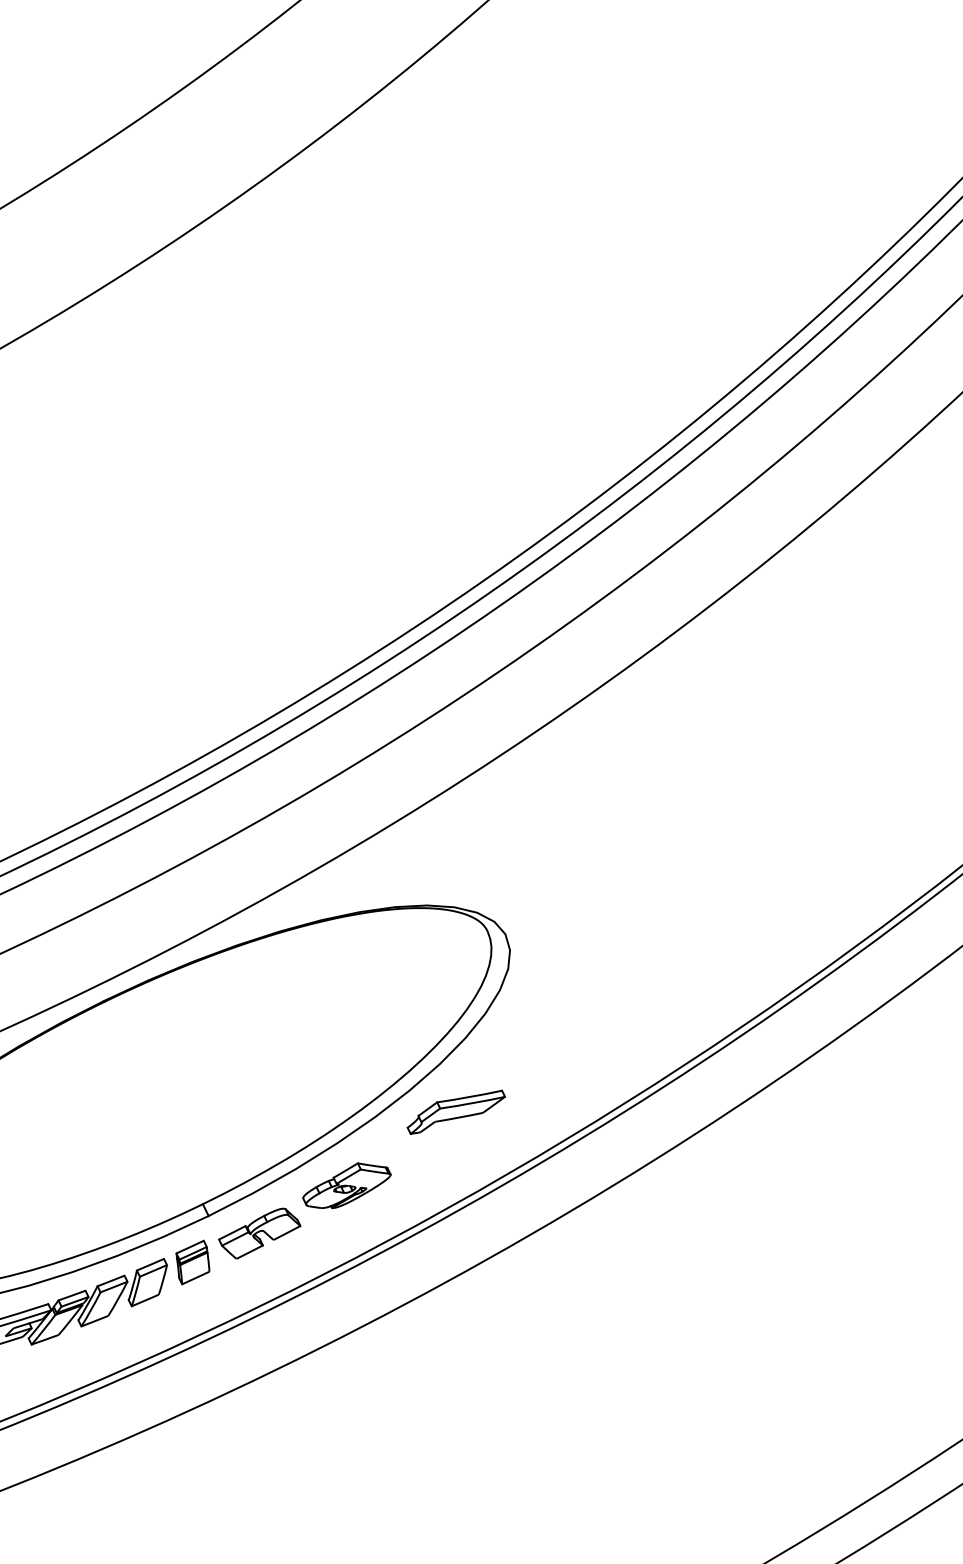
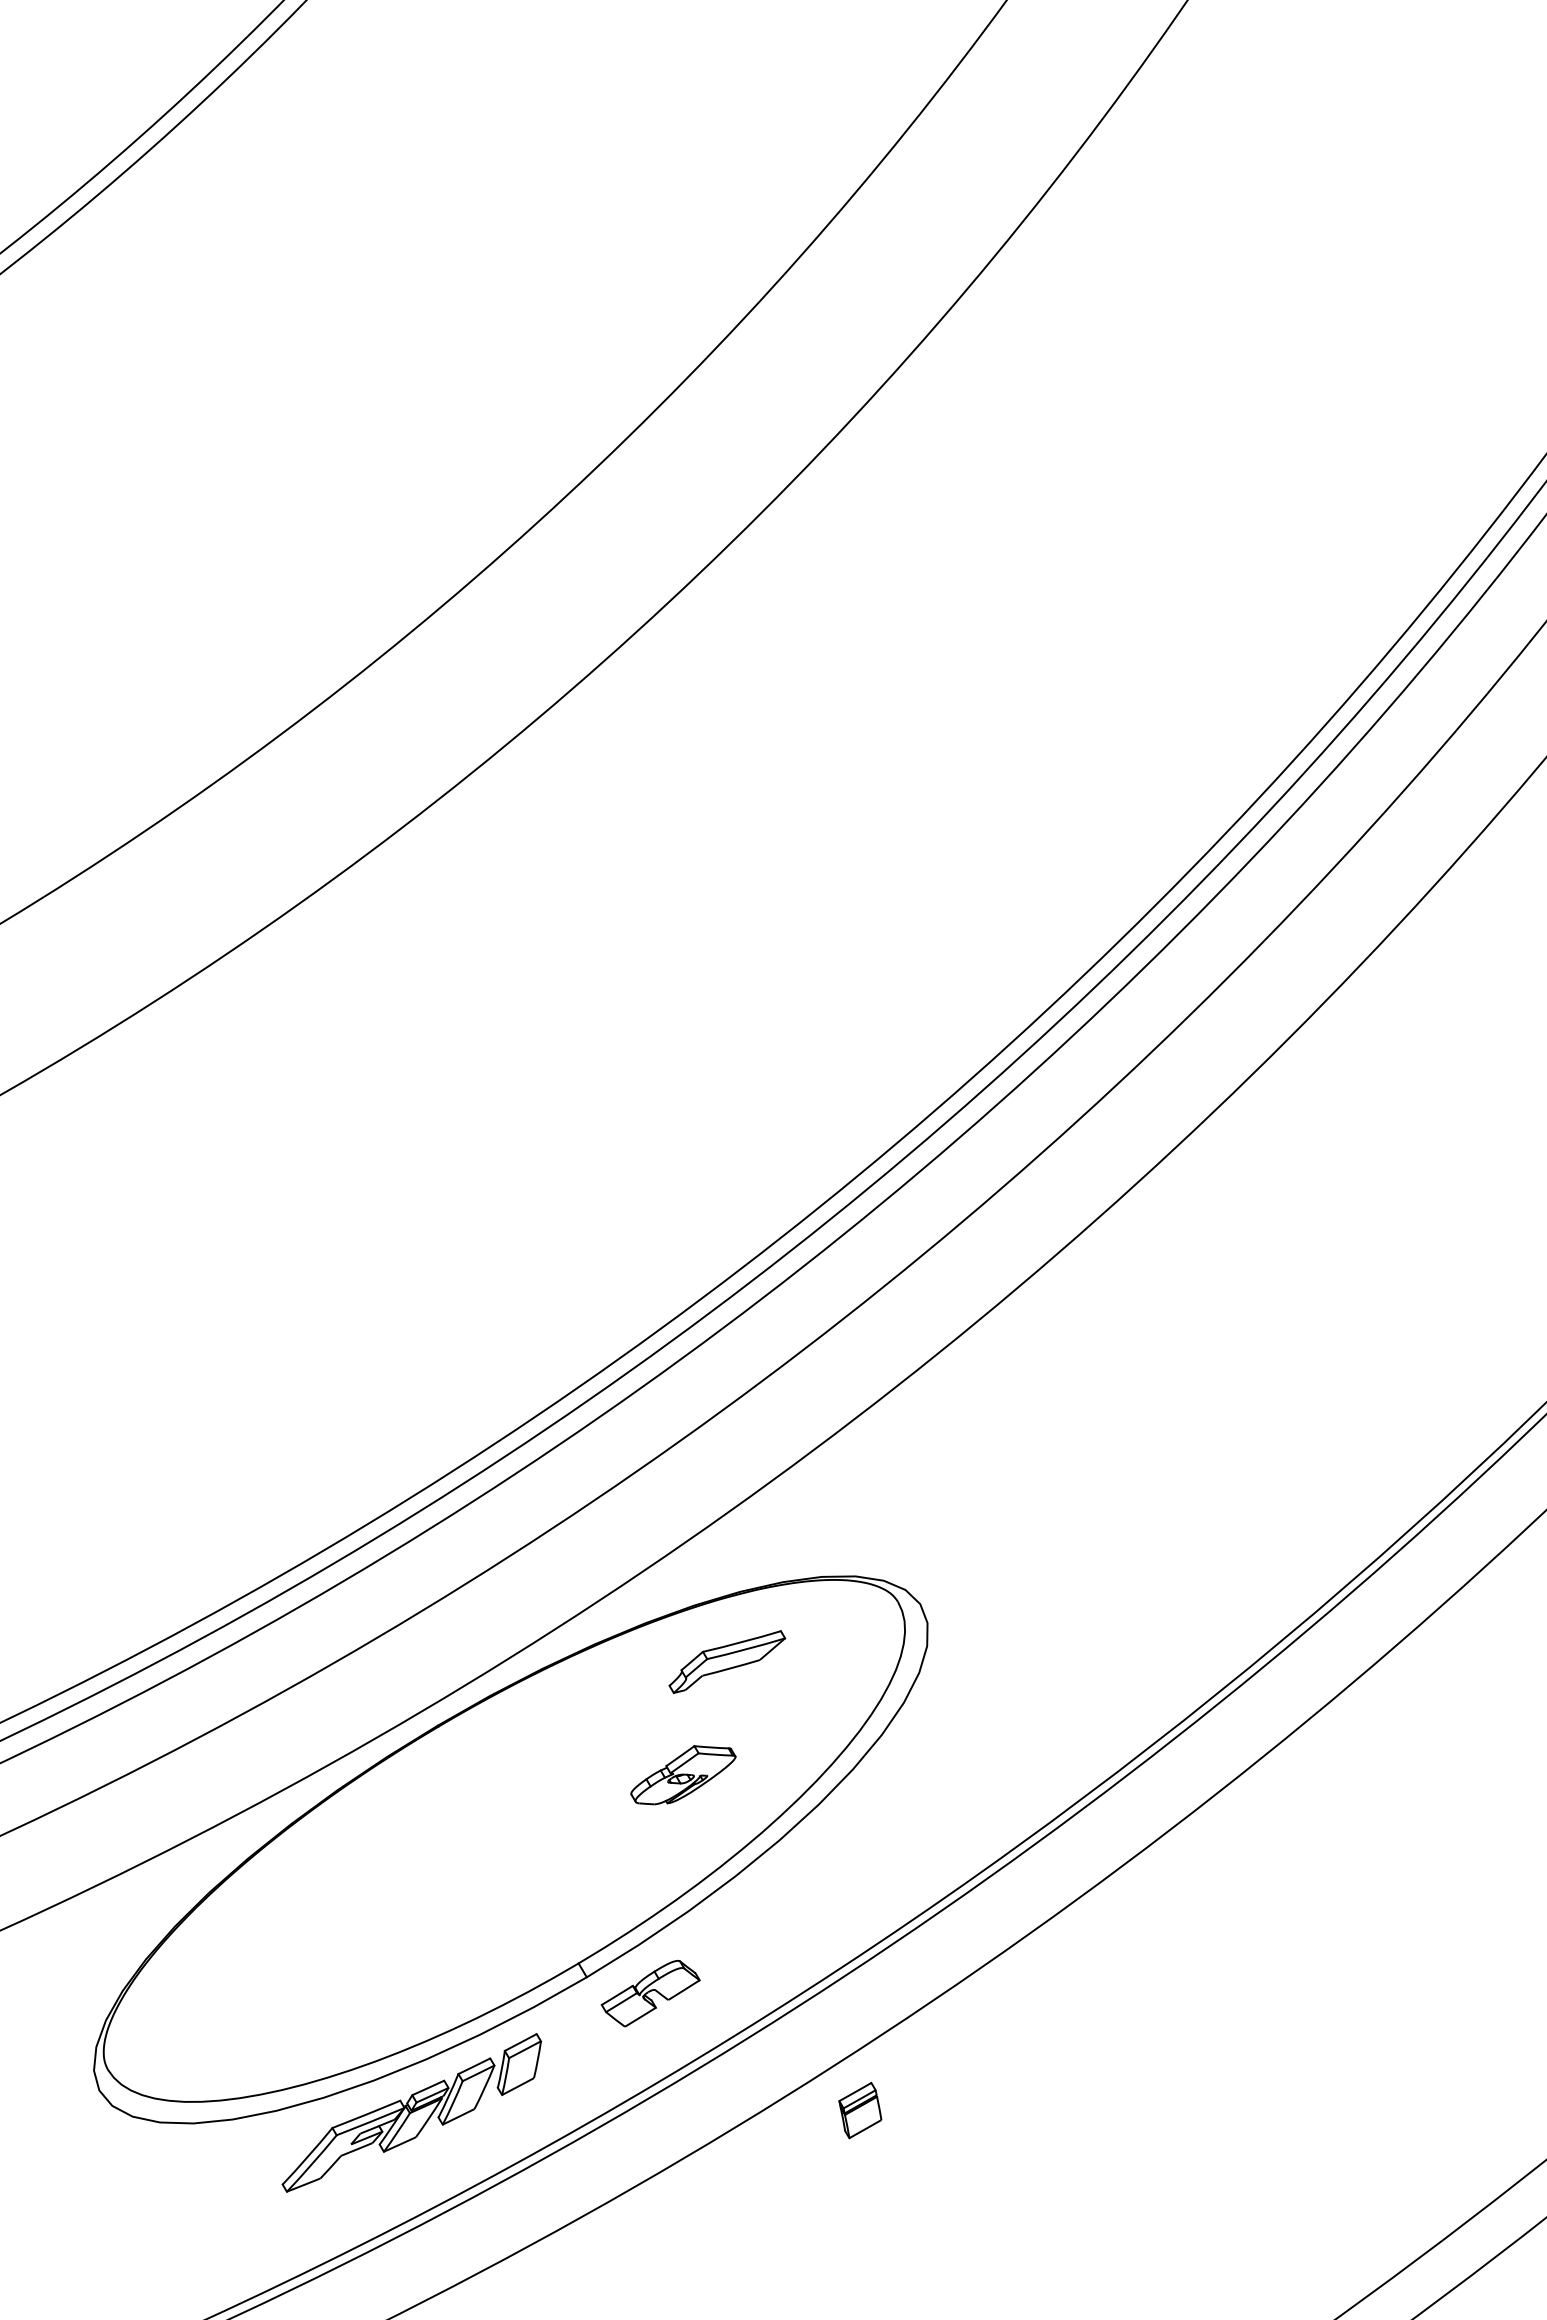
part: (456, 1112) -> (727, 1662), moved
part: (347, 1186) -> (683, 1775), moved
part: (193, 1262) -> (860, 2110), moved

